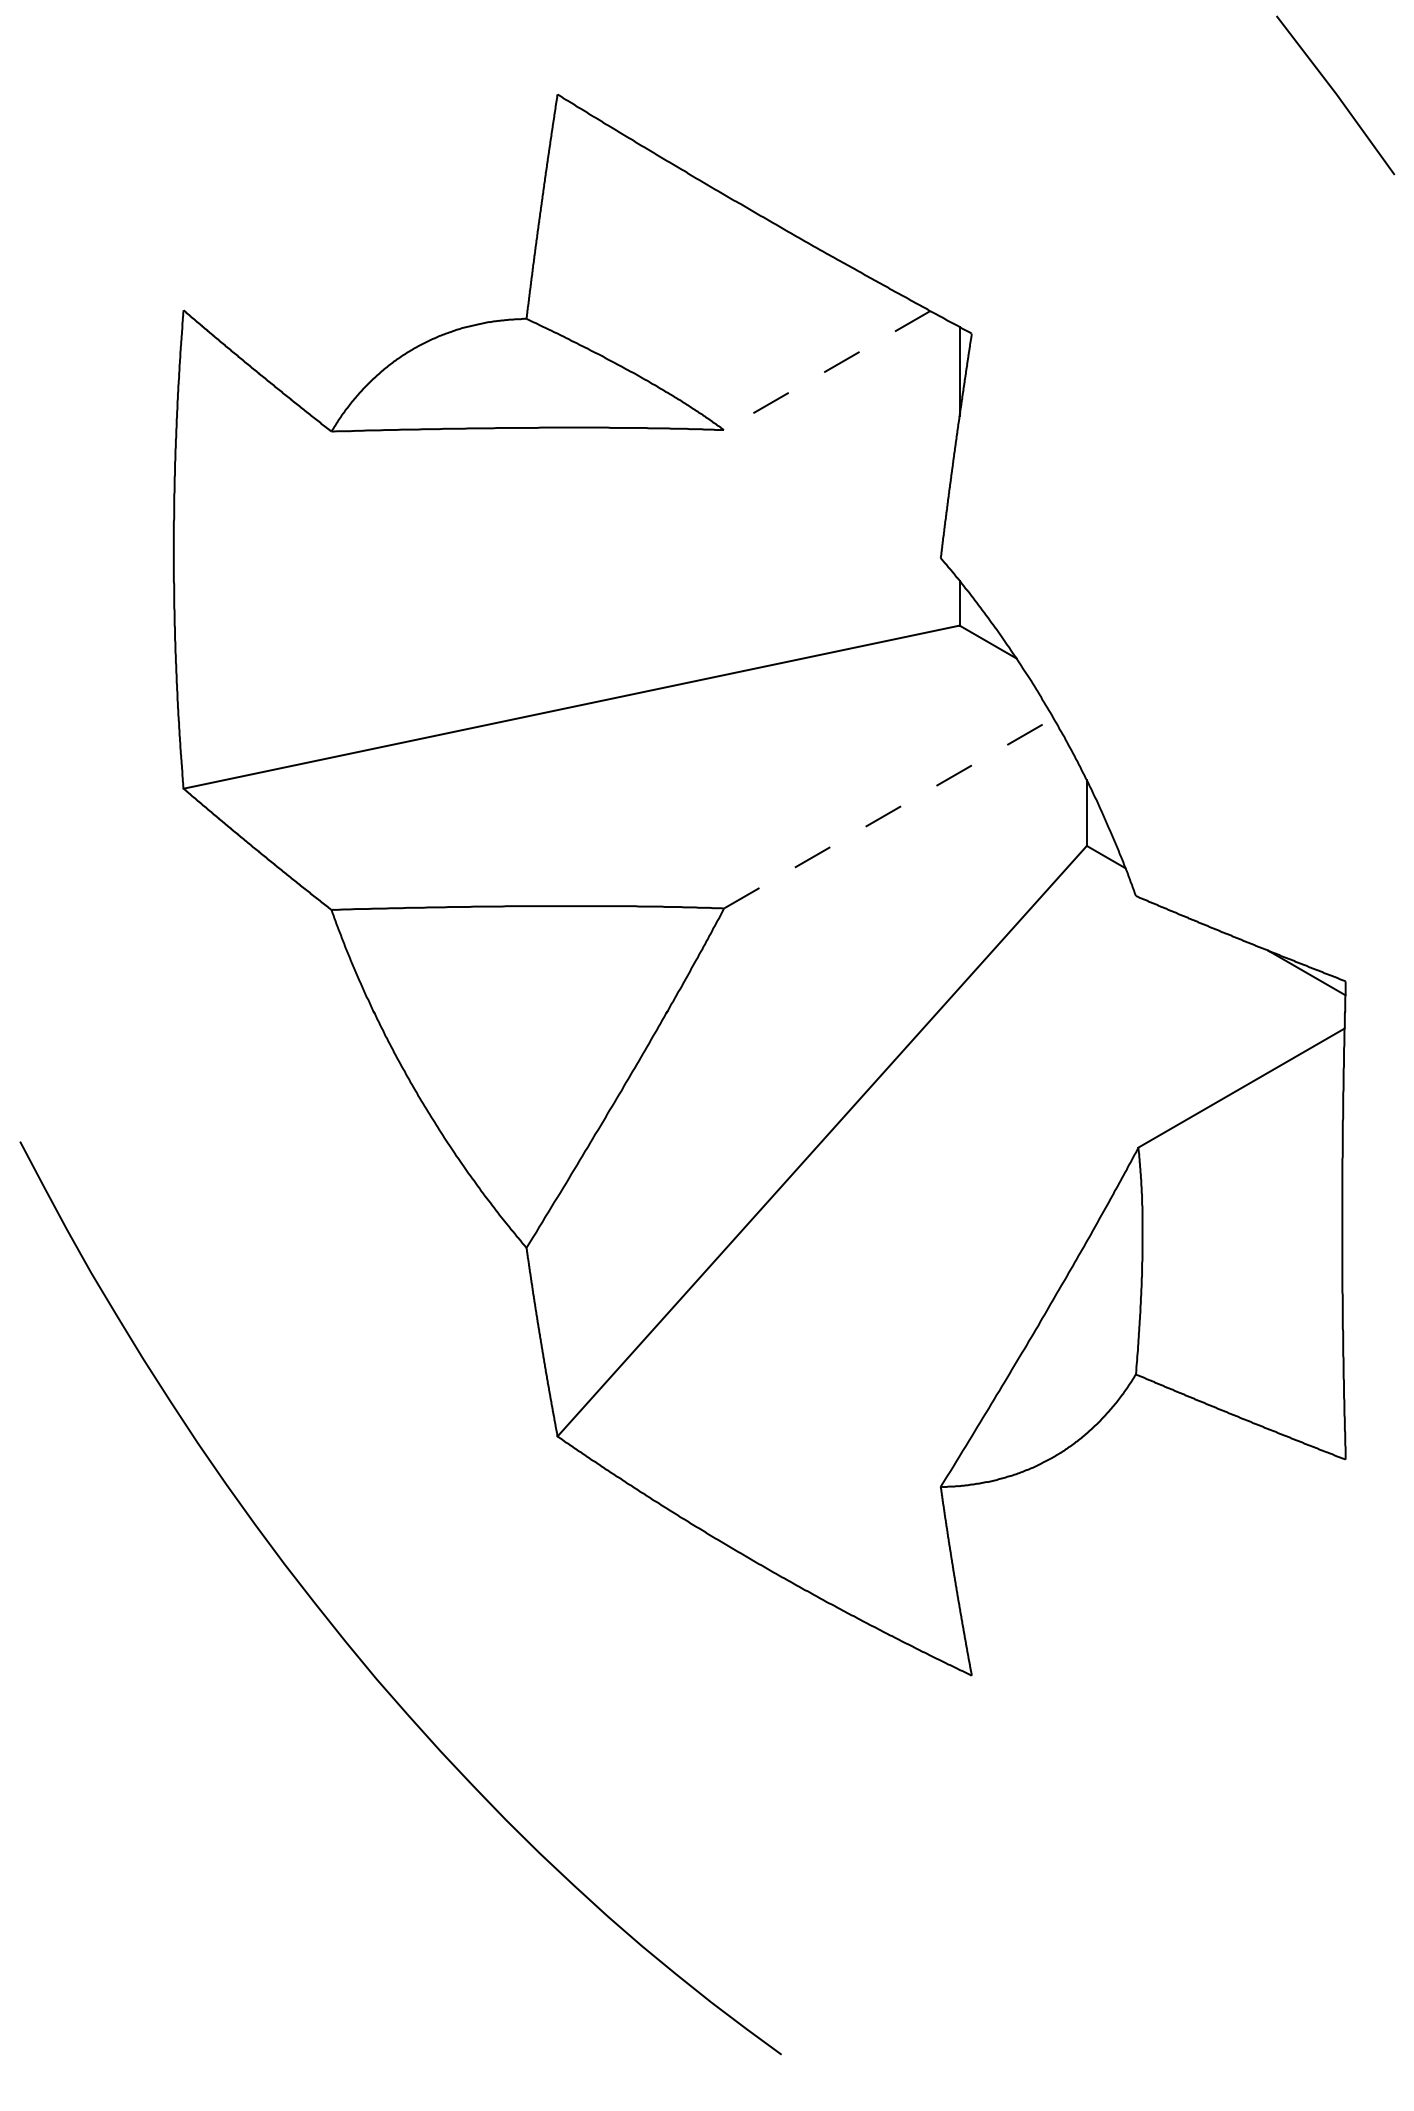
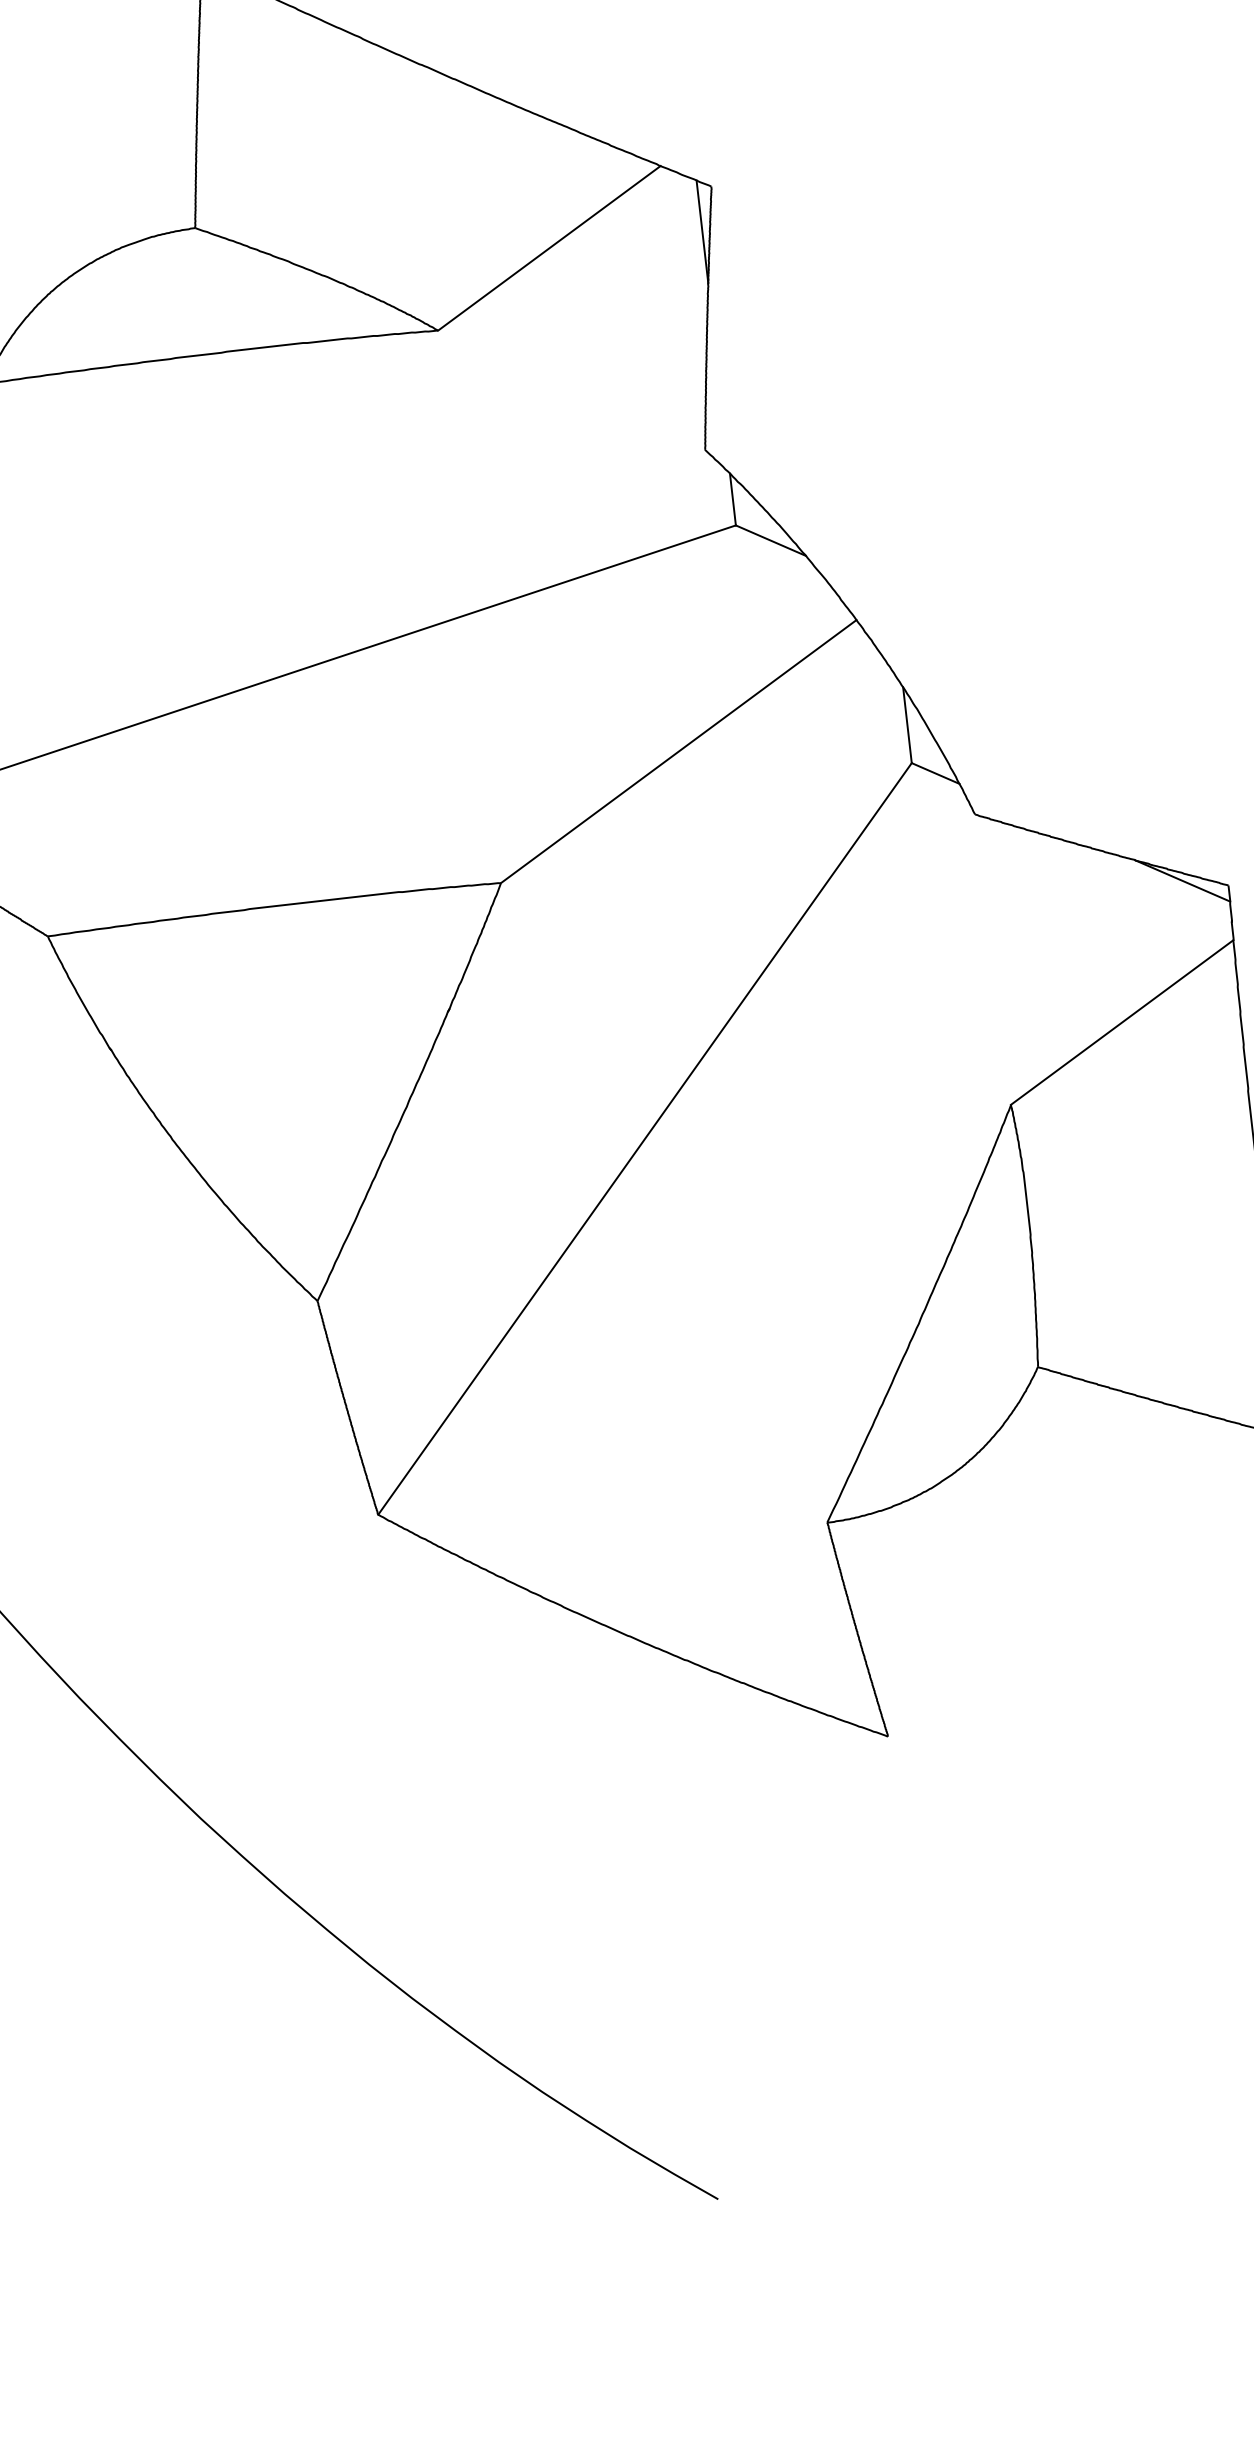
line: (826, 370) -> (548, 248), dashed -> solid
line: (889, 813) -> (679, 751), dashed -> solid

